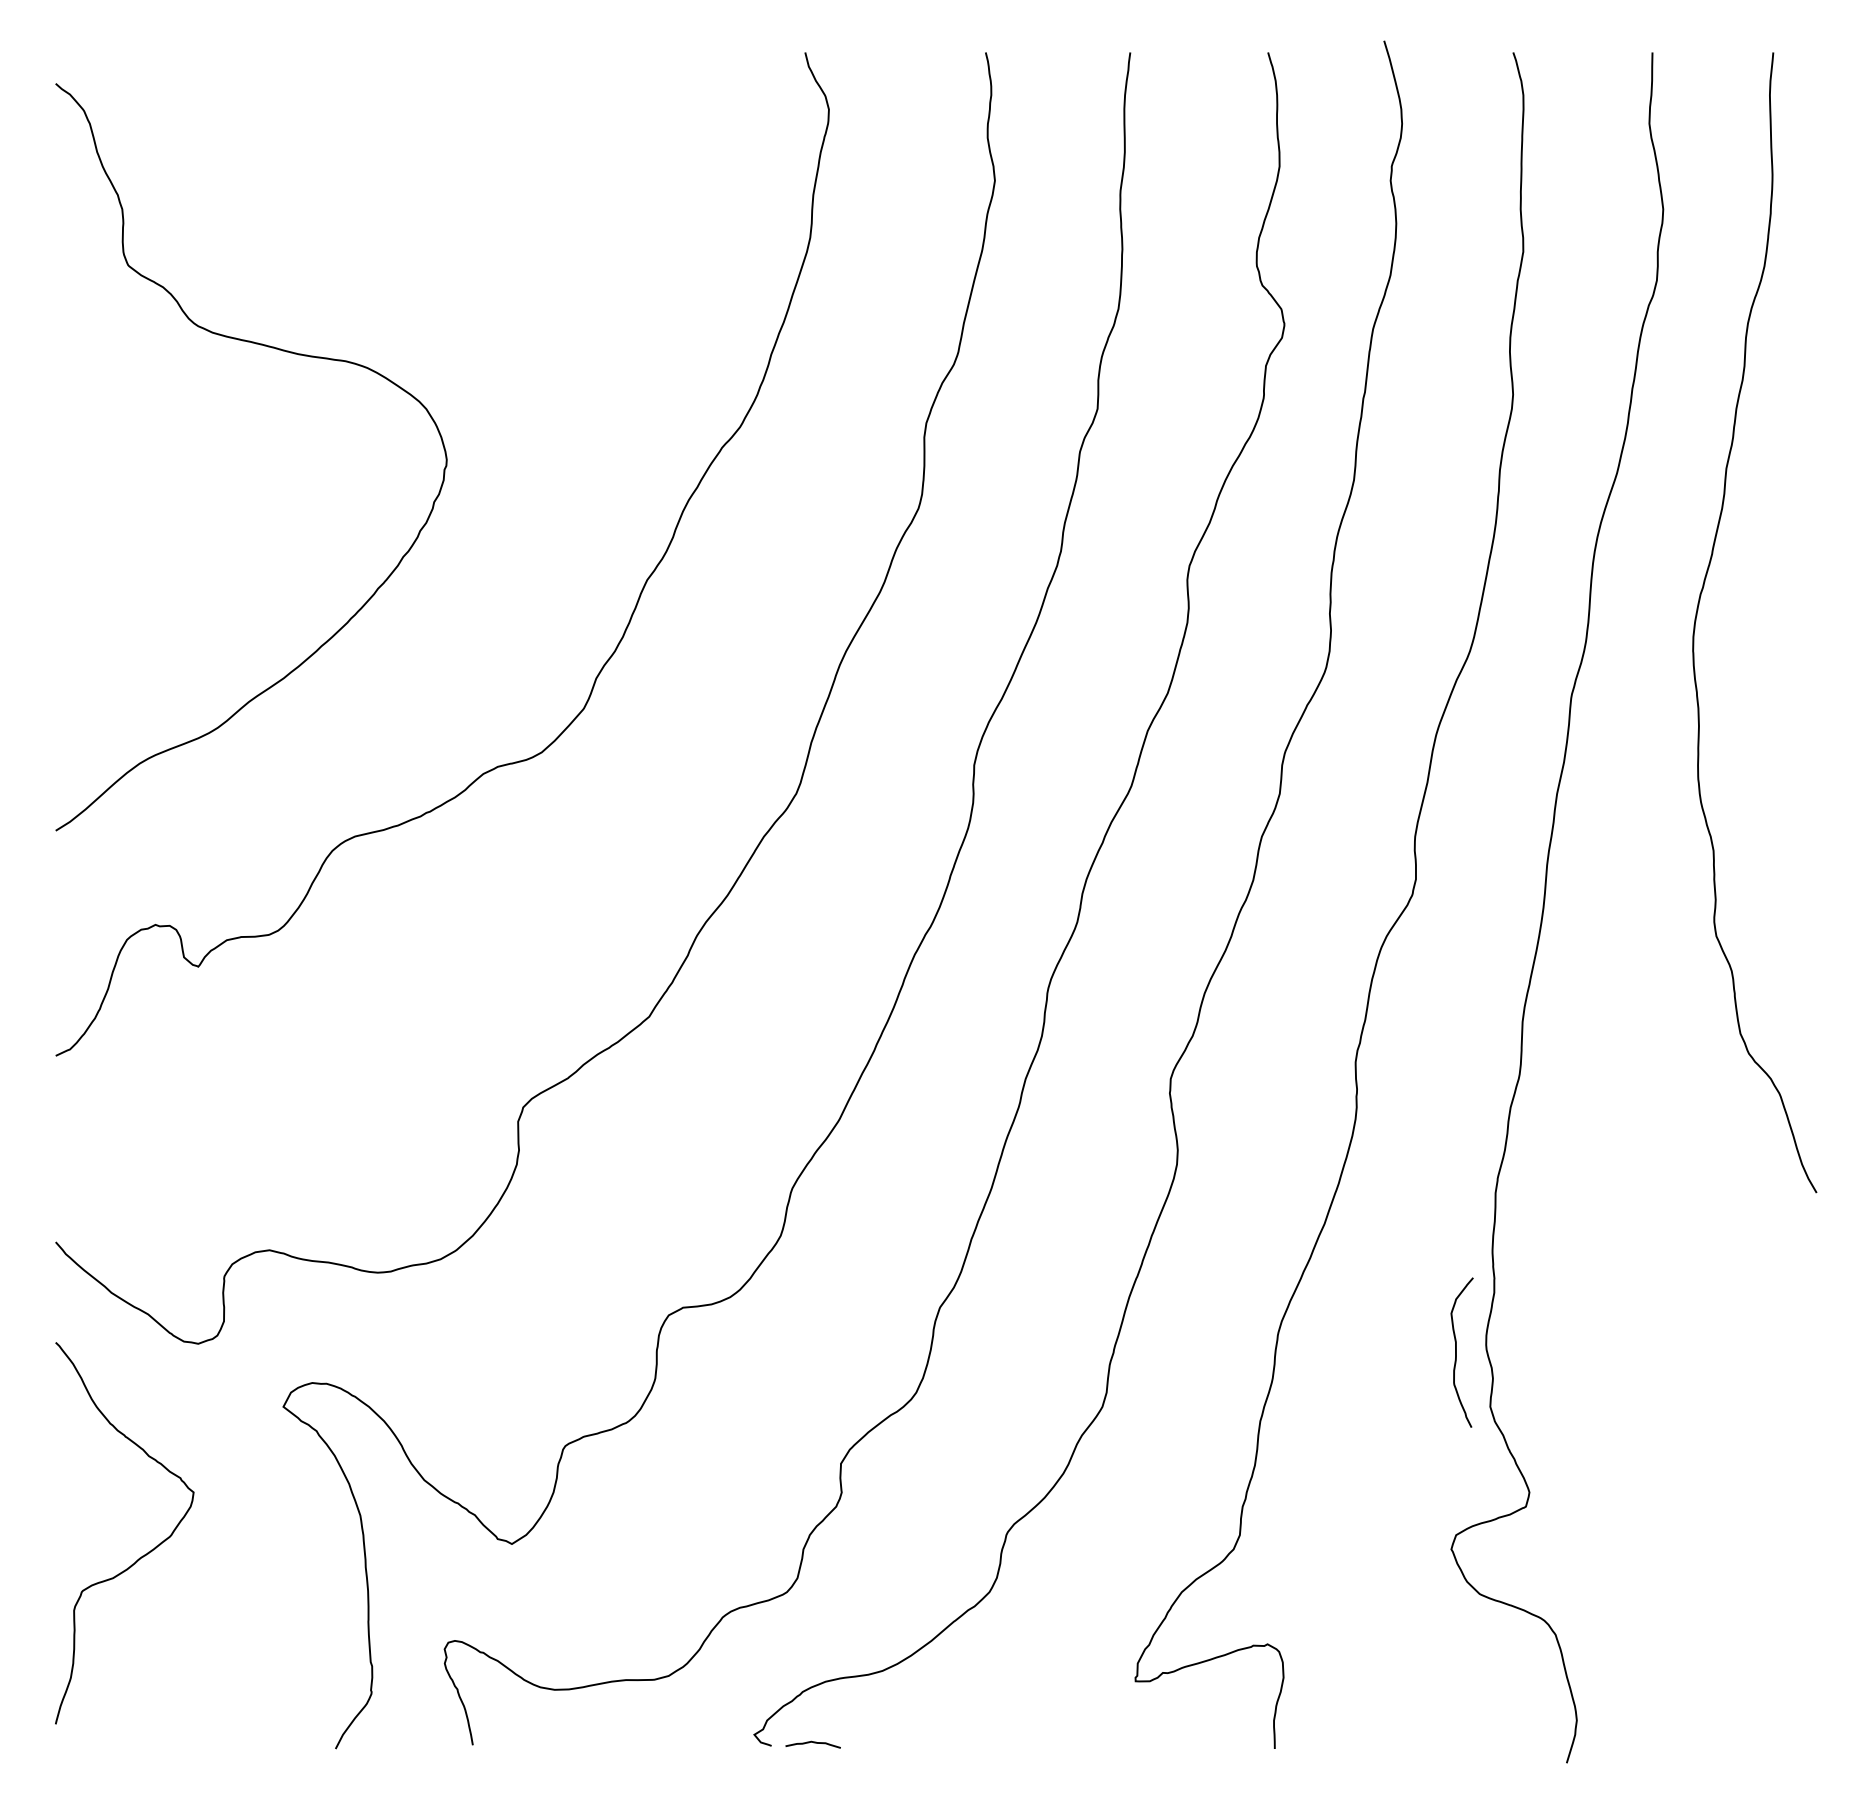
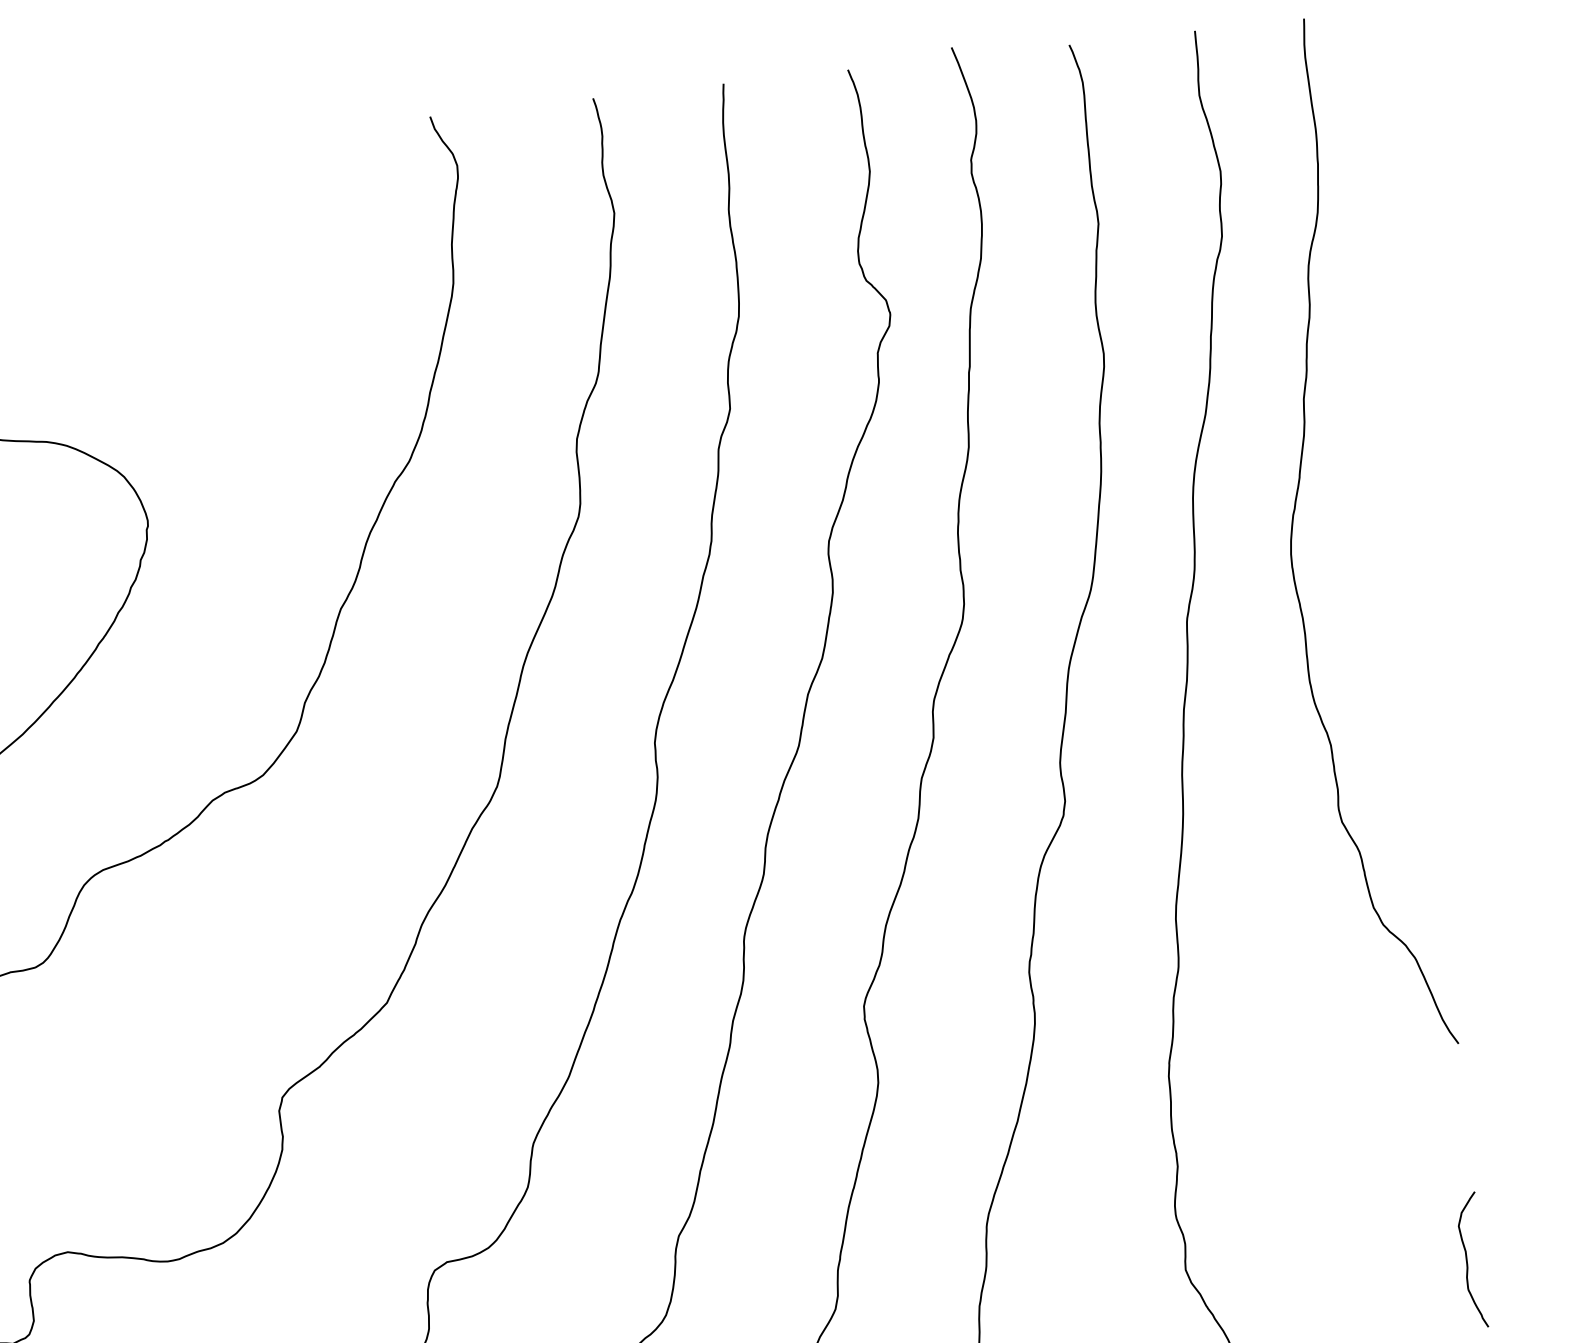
curve: (1456, 1352) -> (1467, 1260), moved

